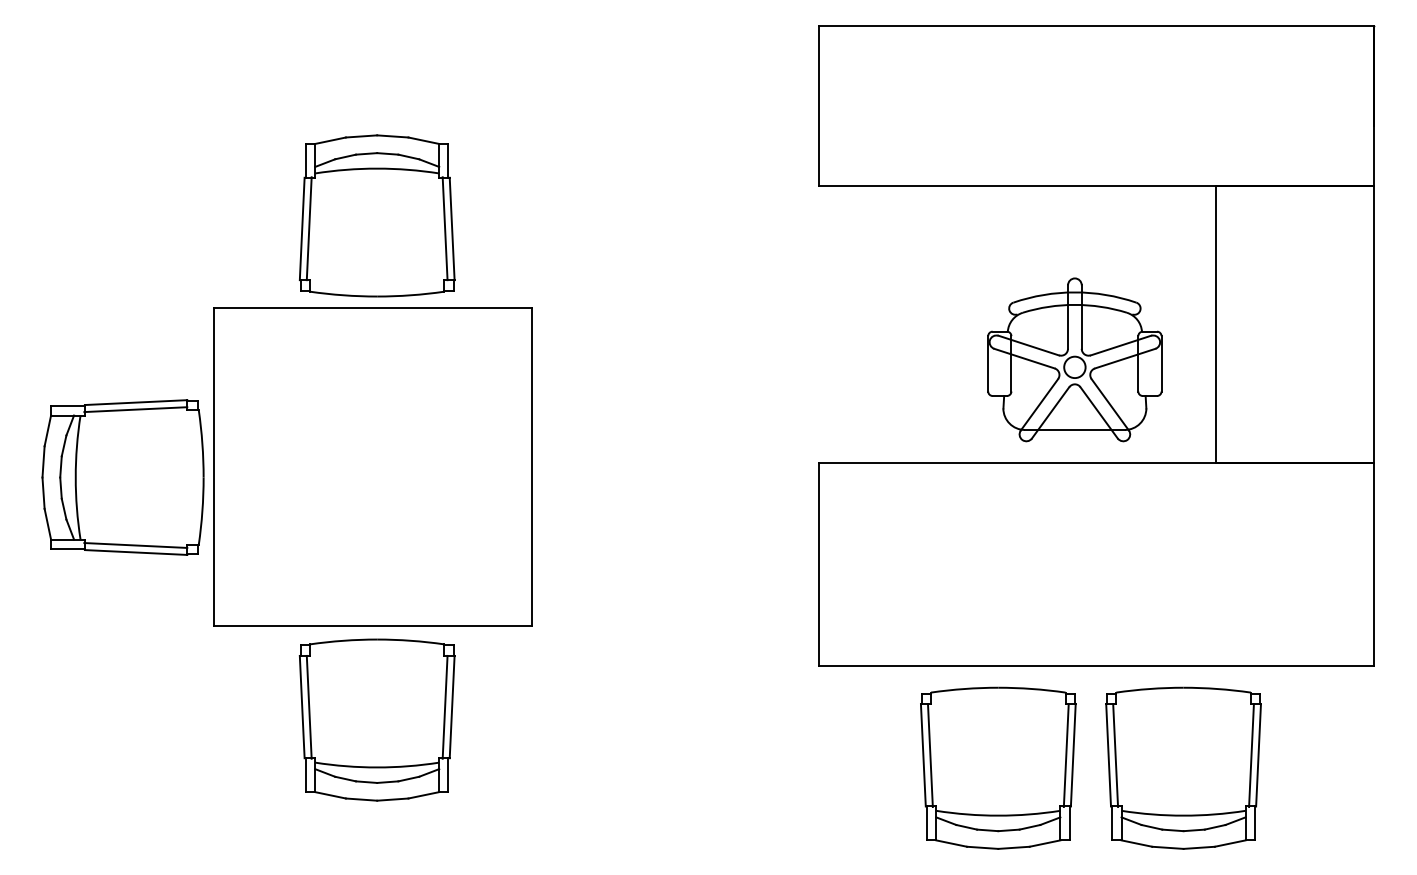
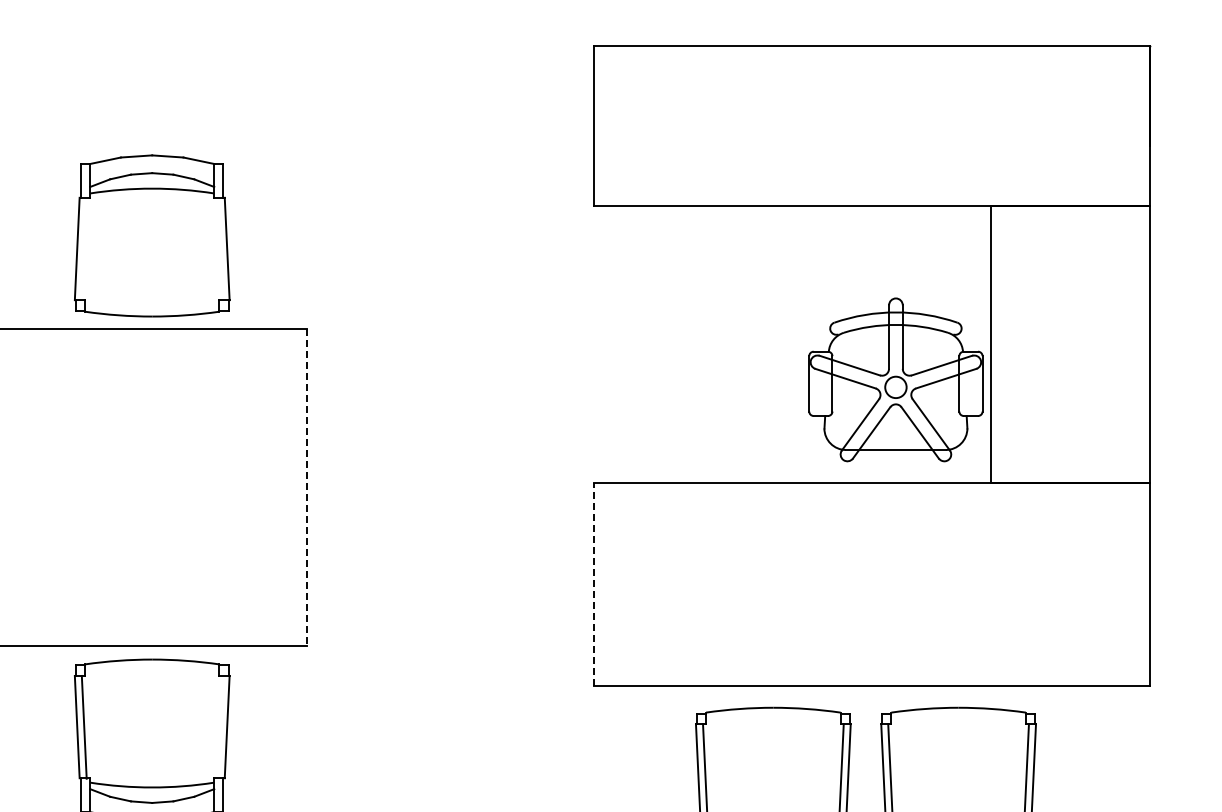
line: (308, 228) -> (83, 248), removed
line: (444, 228) -> (219, 248), removed
part: (1074, 359) -> (895, 379), moved
line: (531, 467) -> (306, 487), solid -> dashed
line: (818, 564) -> (593, 584), solid -> dashed
line: (444, 706) -> (219, 726), removed

